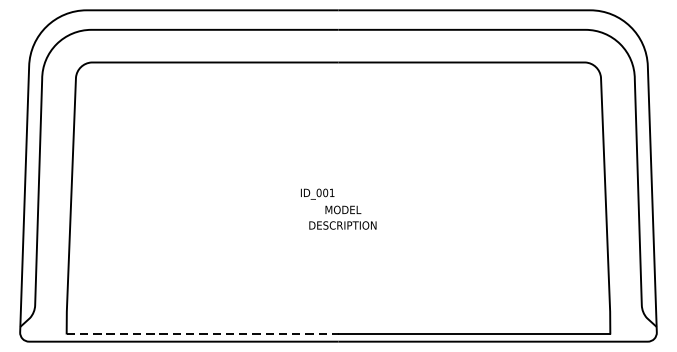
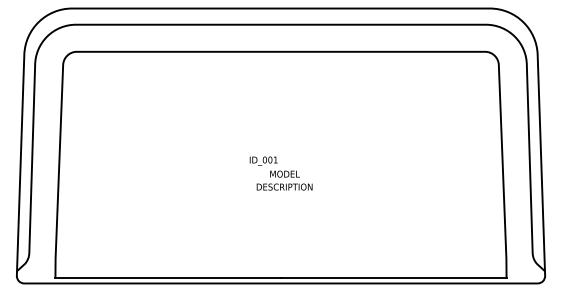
line: (202, 334) -> (168, 277), dashed -> solid

